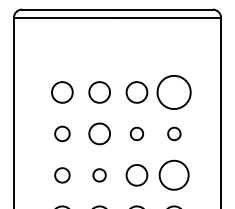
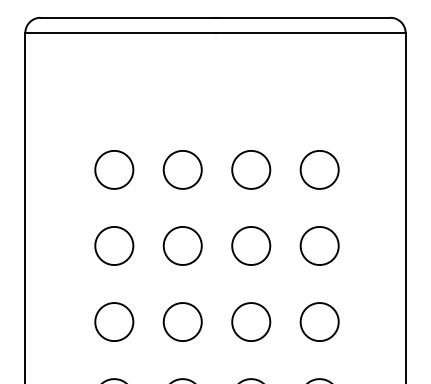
part: (174, 92) -> (320, 169), size x0.62
part: (62, 133) -> (114, 245), size x1.43
part: (136, 133) -> (250, 245), size x1.67
part: (174, 133) -> (320, 245), size x1.67
part: (62, 175) -> (114, 322), size x1.43
part: (99, 175) -> (182, 322), size x1.67
part: (174, 175) -> (320, 322), size x0.71

